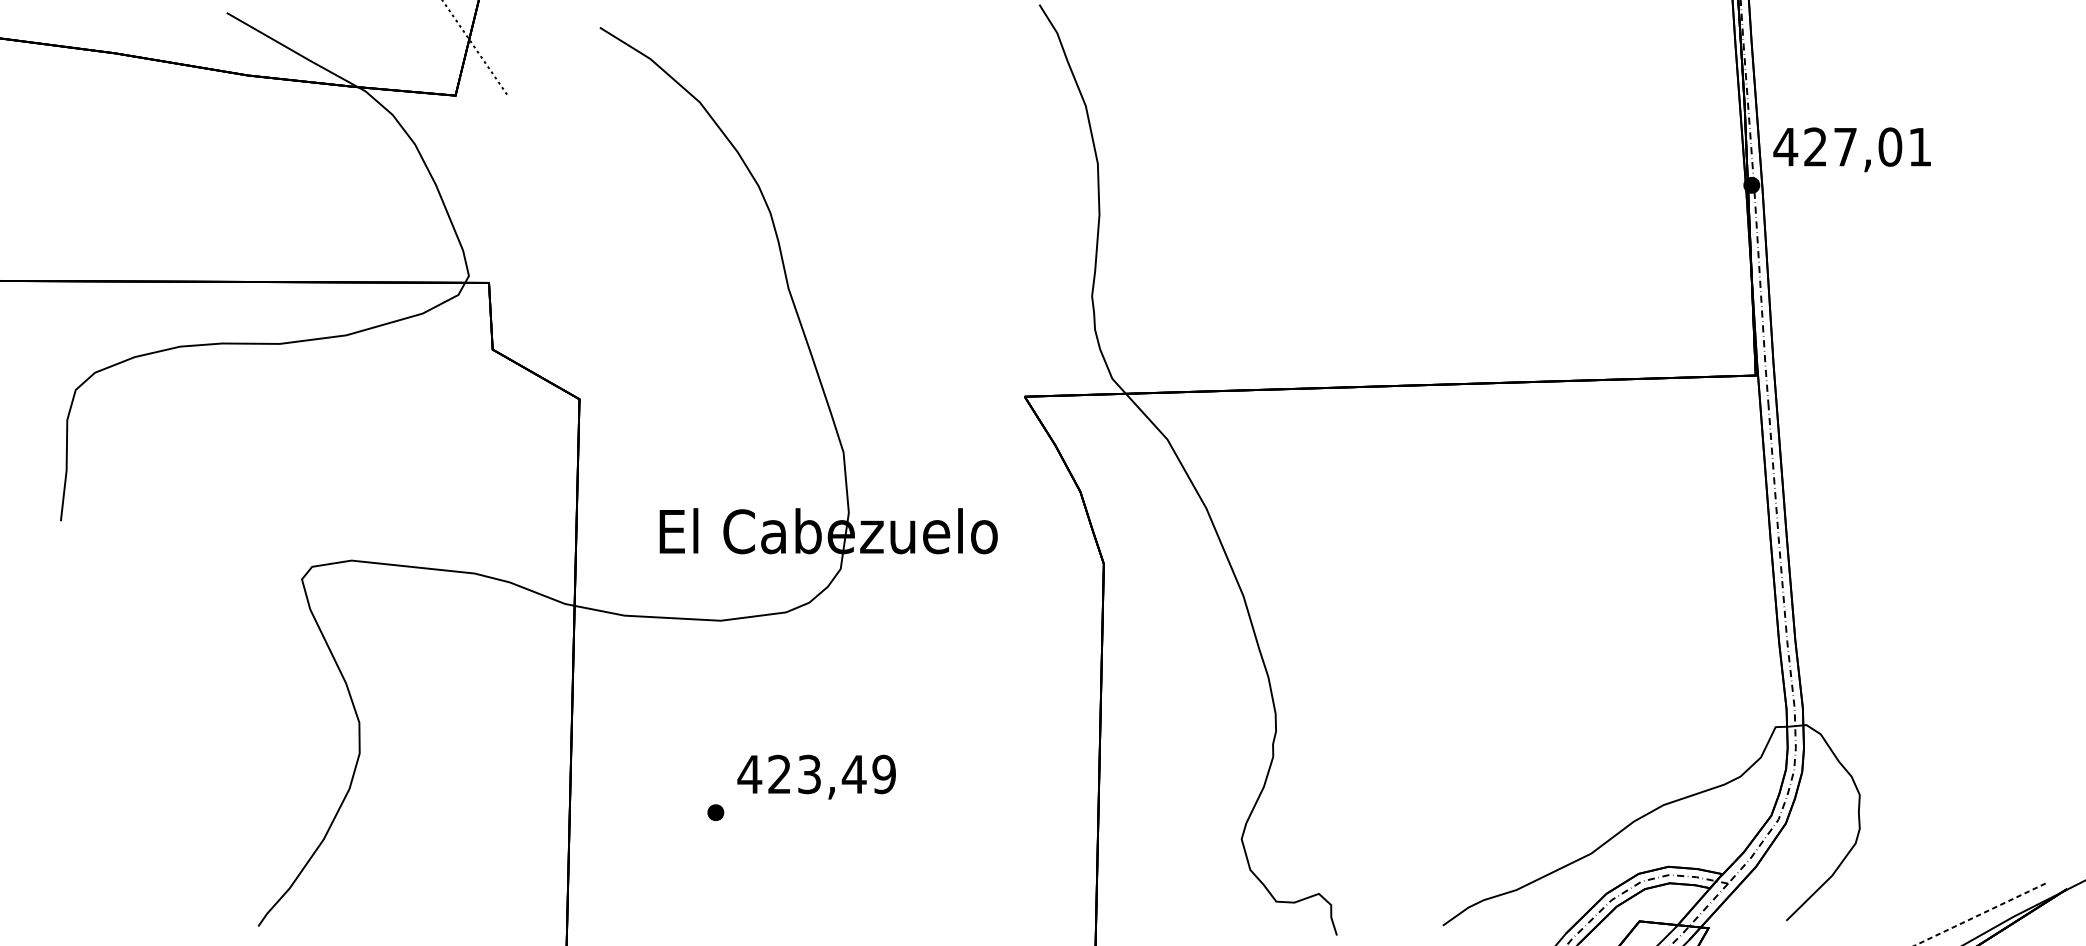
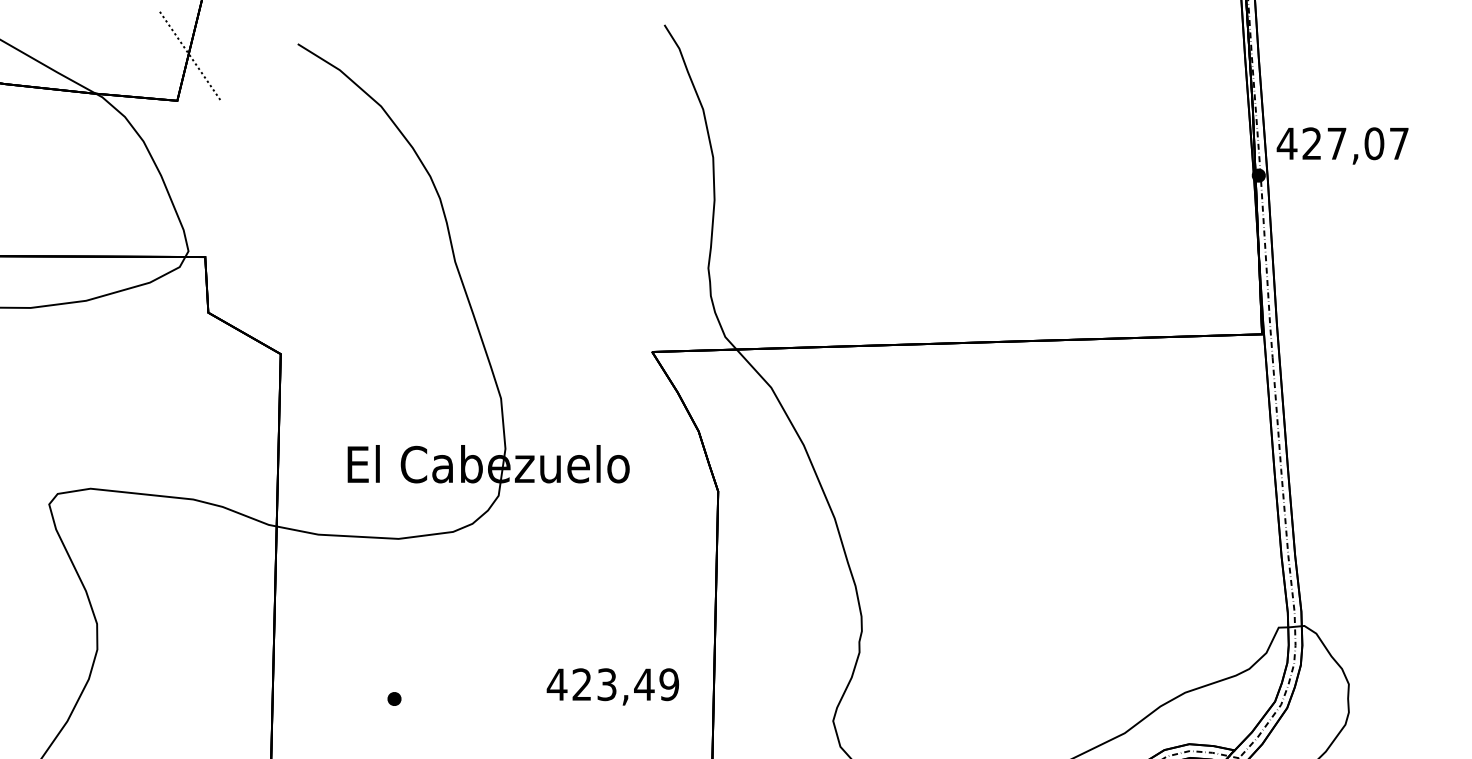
text: (1920, 147) -> (1399, 144), 427,01 -> 427,07
text: (816, 776) -> (612, 686), moved

